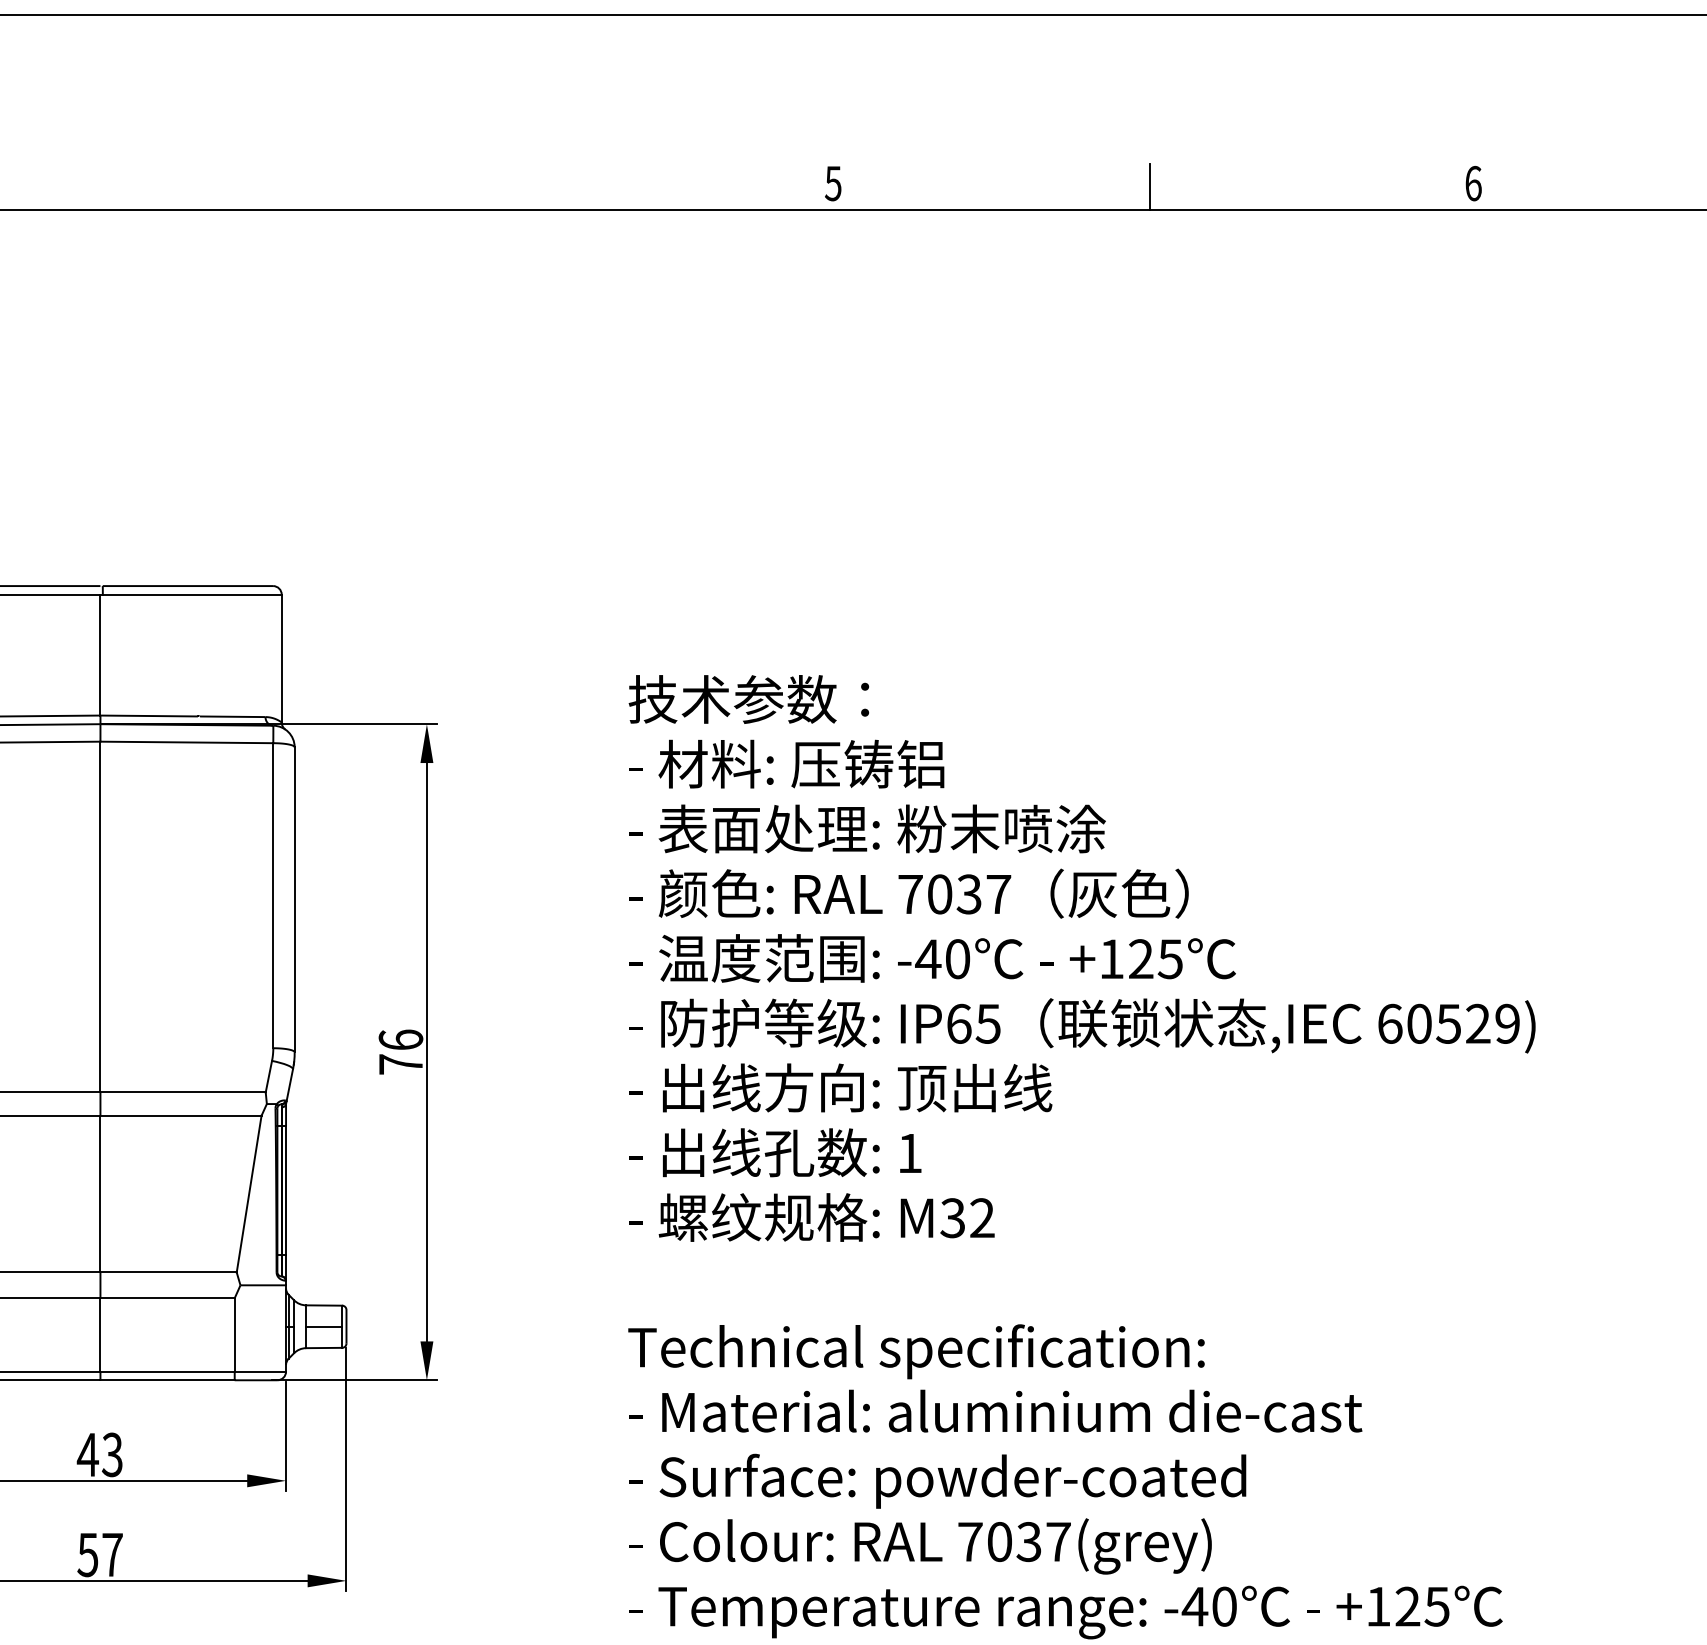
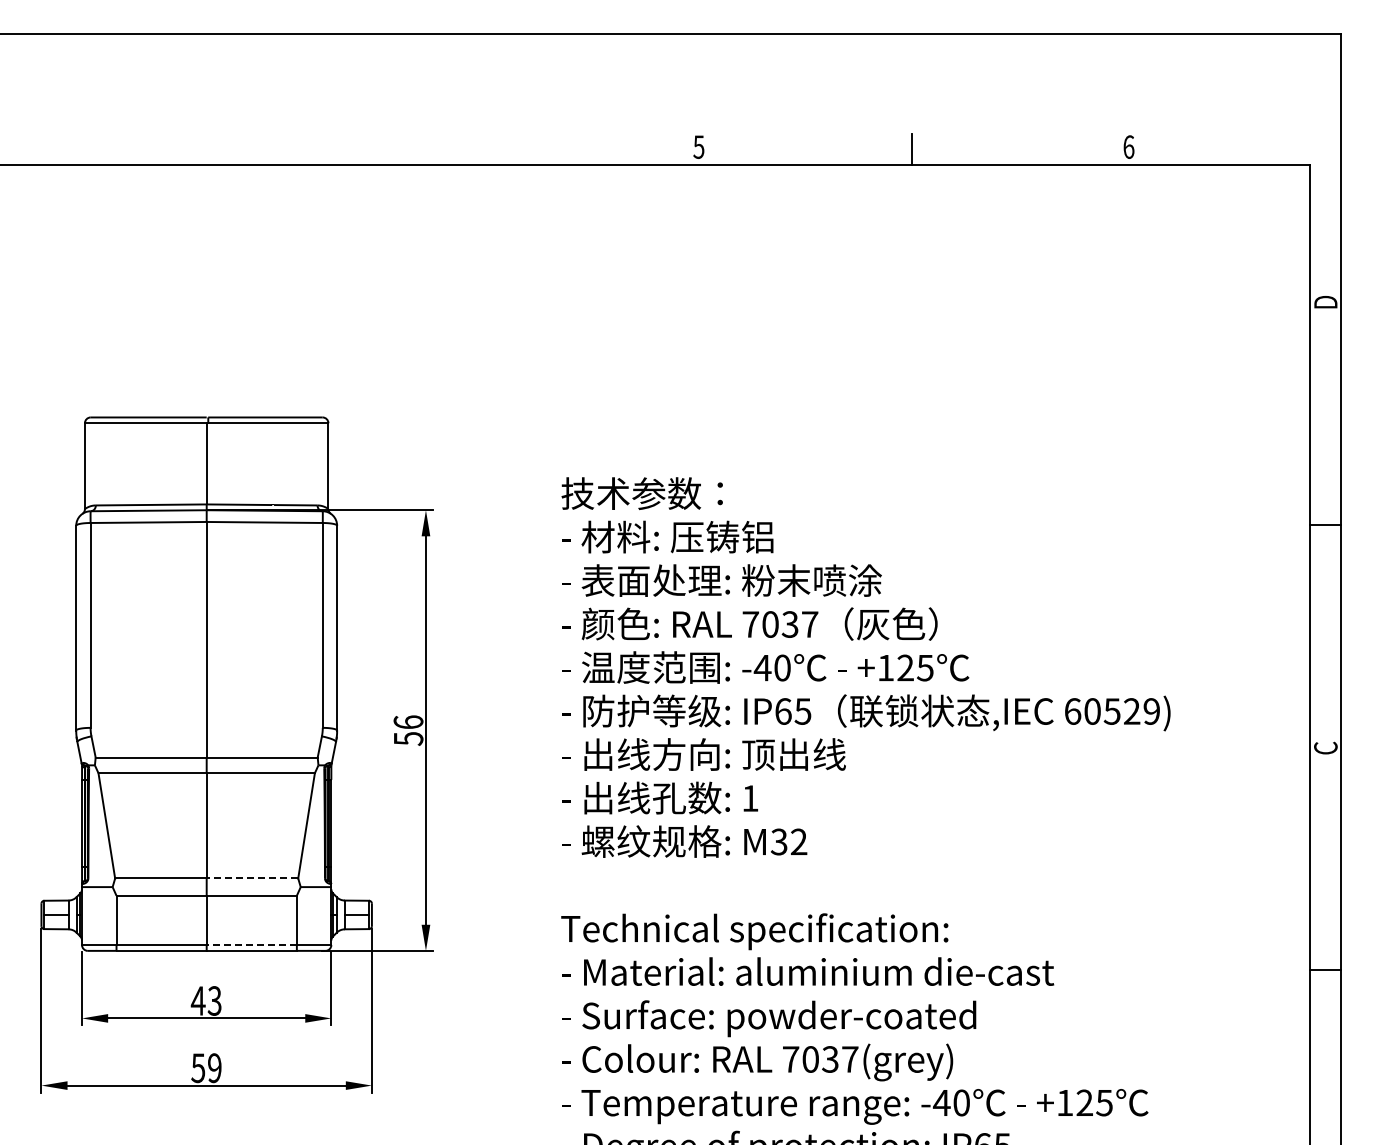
text: (400, 1064) -> (408, 738), 76 -> 56
line: (168, 1272) -> (252, 878), solid -> dashed
line: (167, 1372) -> (251, 945), solid -> dashed
text: (112, 1555) -> (214, 1068), 57 -> 59

